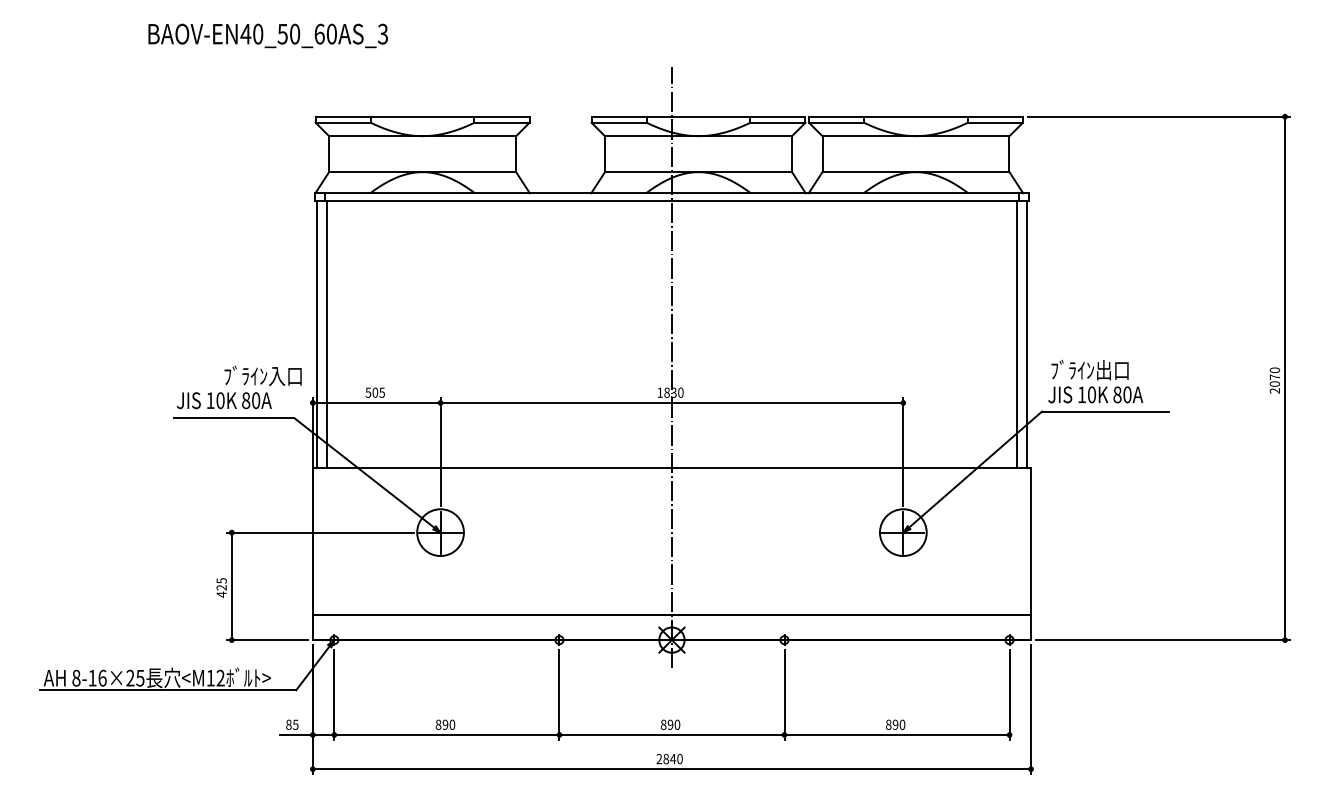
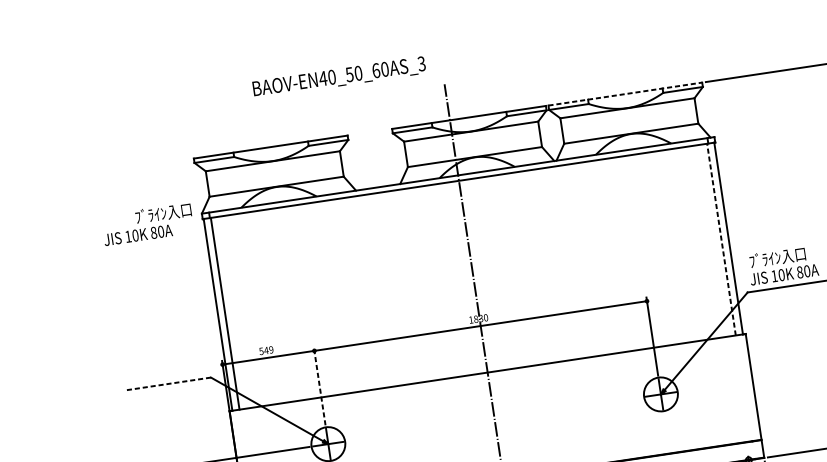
text: (267, 35) -> (338, 77), moved
line: (915, 116) -> (624, 94), solid -> dashed
line: (1017, 333) -> (721, 239), solid -> dashed
text: (1103, 370) -> (787, 256), ﾌﾞﾗｲﾝ出口 -> ﾌﾞﾗｲﾝ入口
text: (239, 387) -> (147, 224), moved
text: (378, 392) -> (268, 350), 505 -> 549
line: (233, 418) -> (167, 384), solid -> dashed
line: (440, 451) -> (319, 385), solid -> dashed

